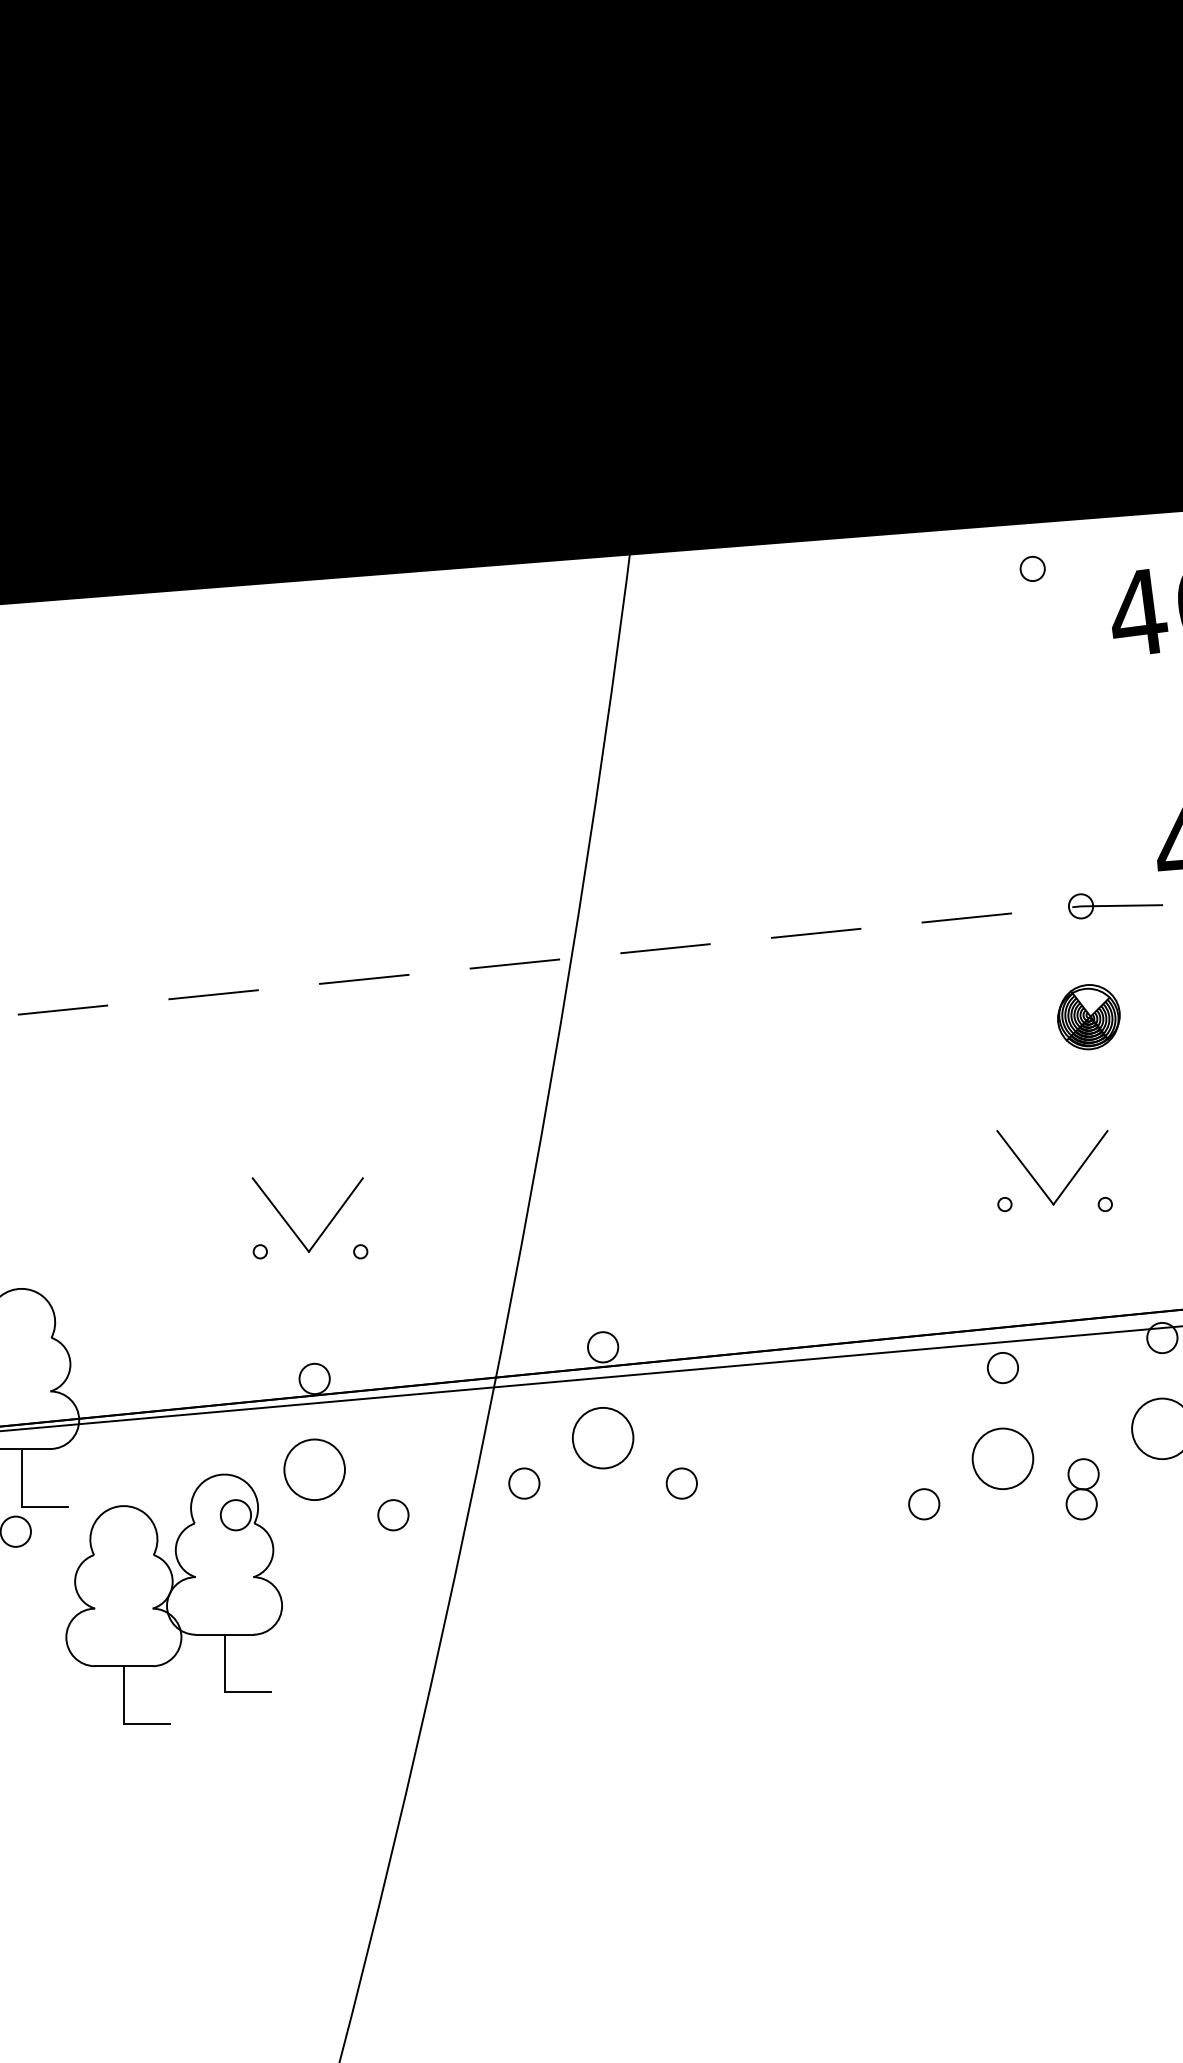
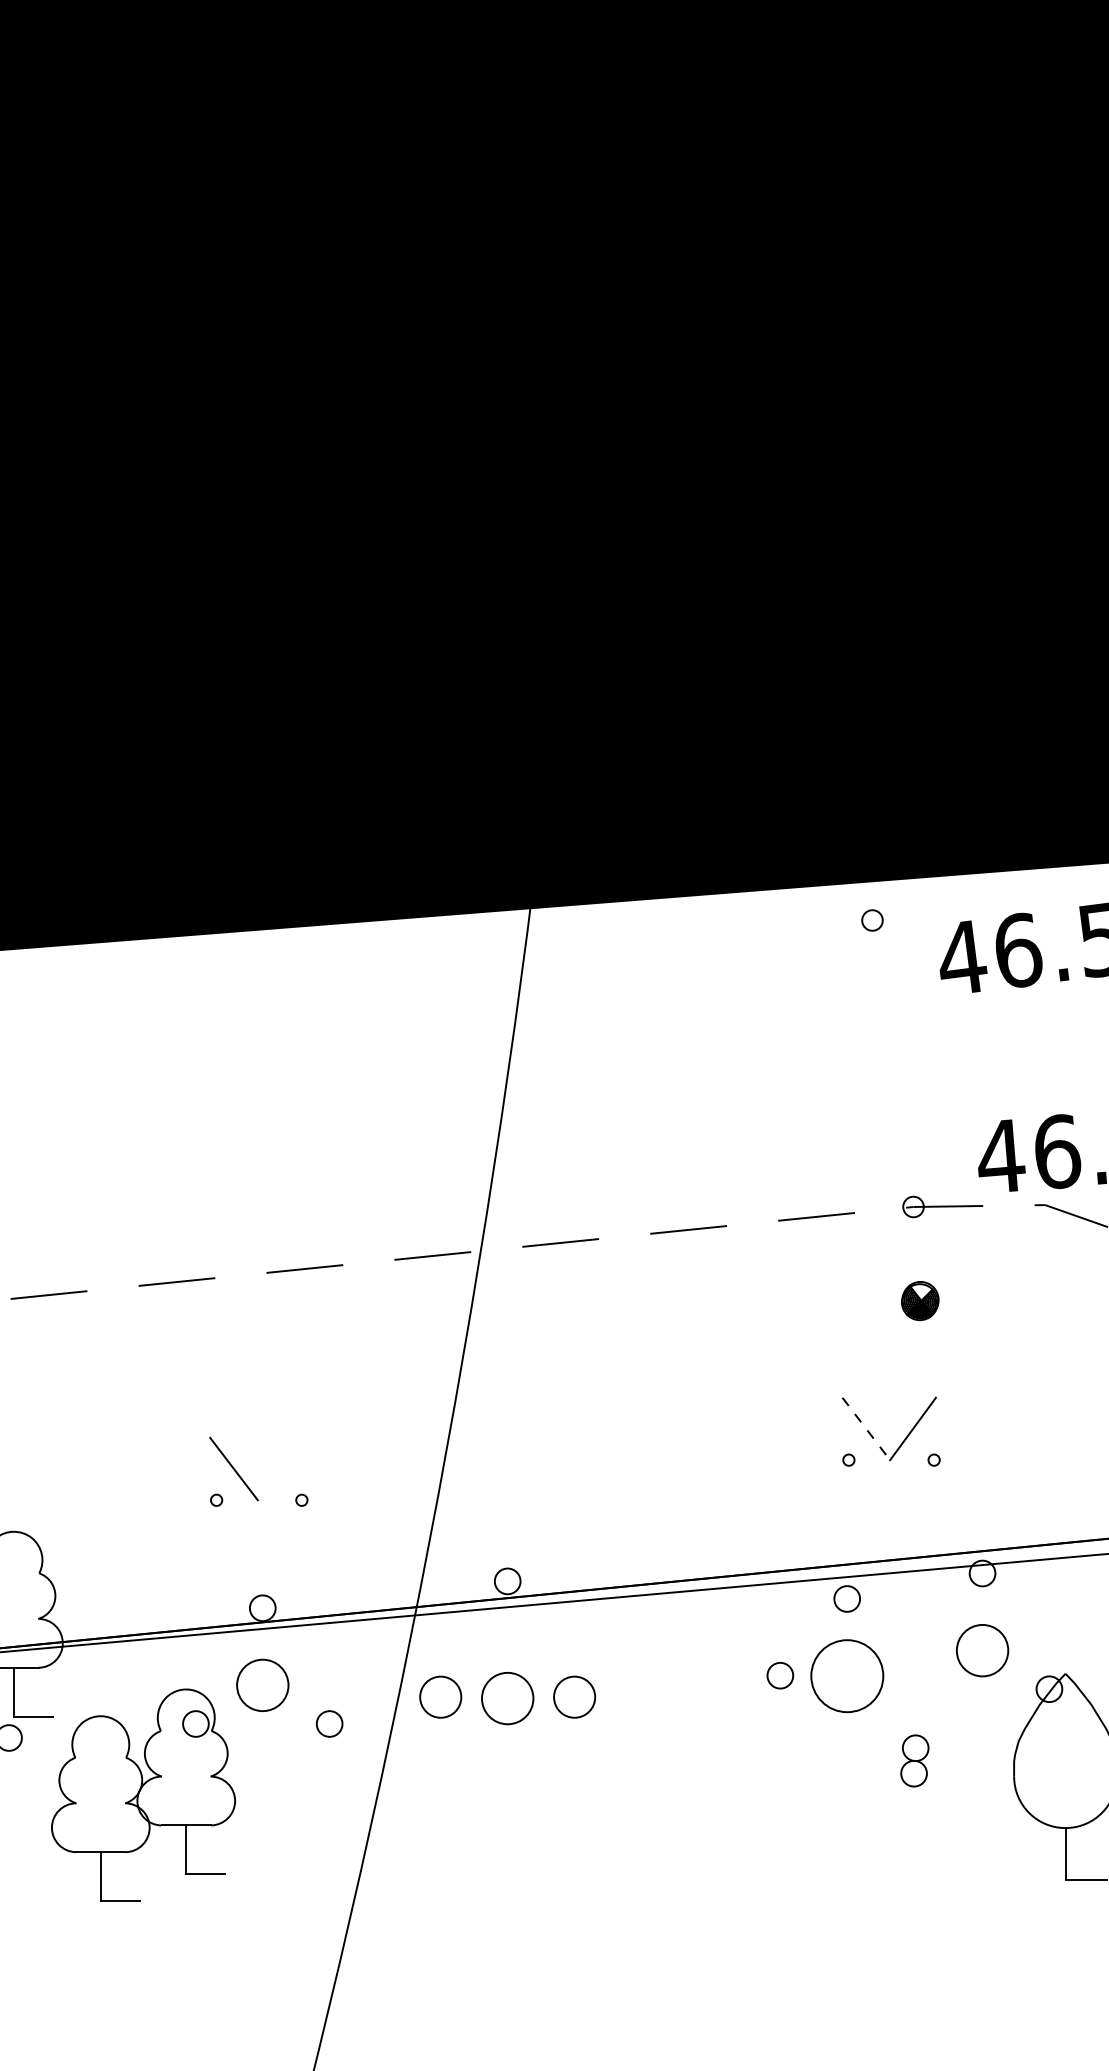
part: (1089, 1016) -> (920, 1300), size x0.7
line: (1025, 1168) -> (866, 1429), solid -> dashed
line: (335, 1214) -> (280, 1468), removed
circle: (602, 1438) -> (507, 1698), moved
circle: (1002, 1458) -> (846, 1675), size x1.4
circle: (523, 1482) -> (440, 1696), size x1.6
circle: (681, 1482) -> (574, 1696), size x1.6
part: (1082, 1488) -> (914, 1760), moved
circle: (924, 1504) -> (780, 1675), moved

